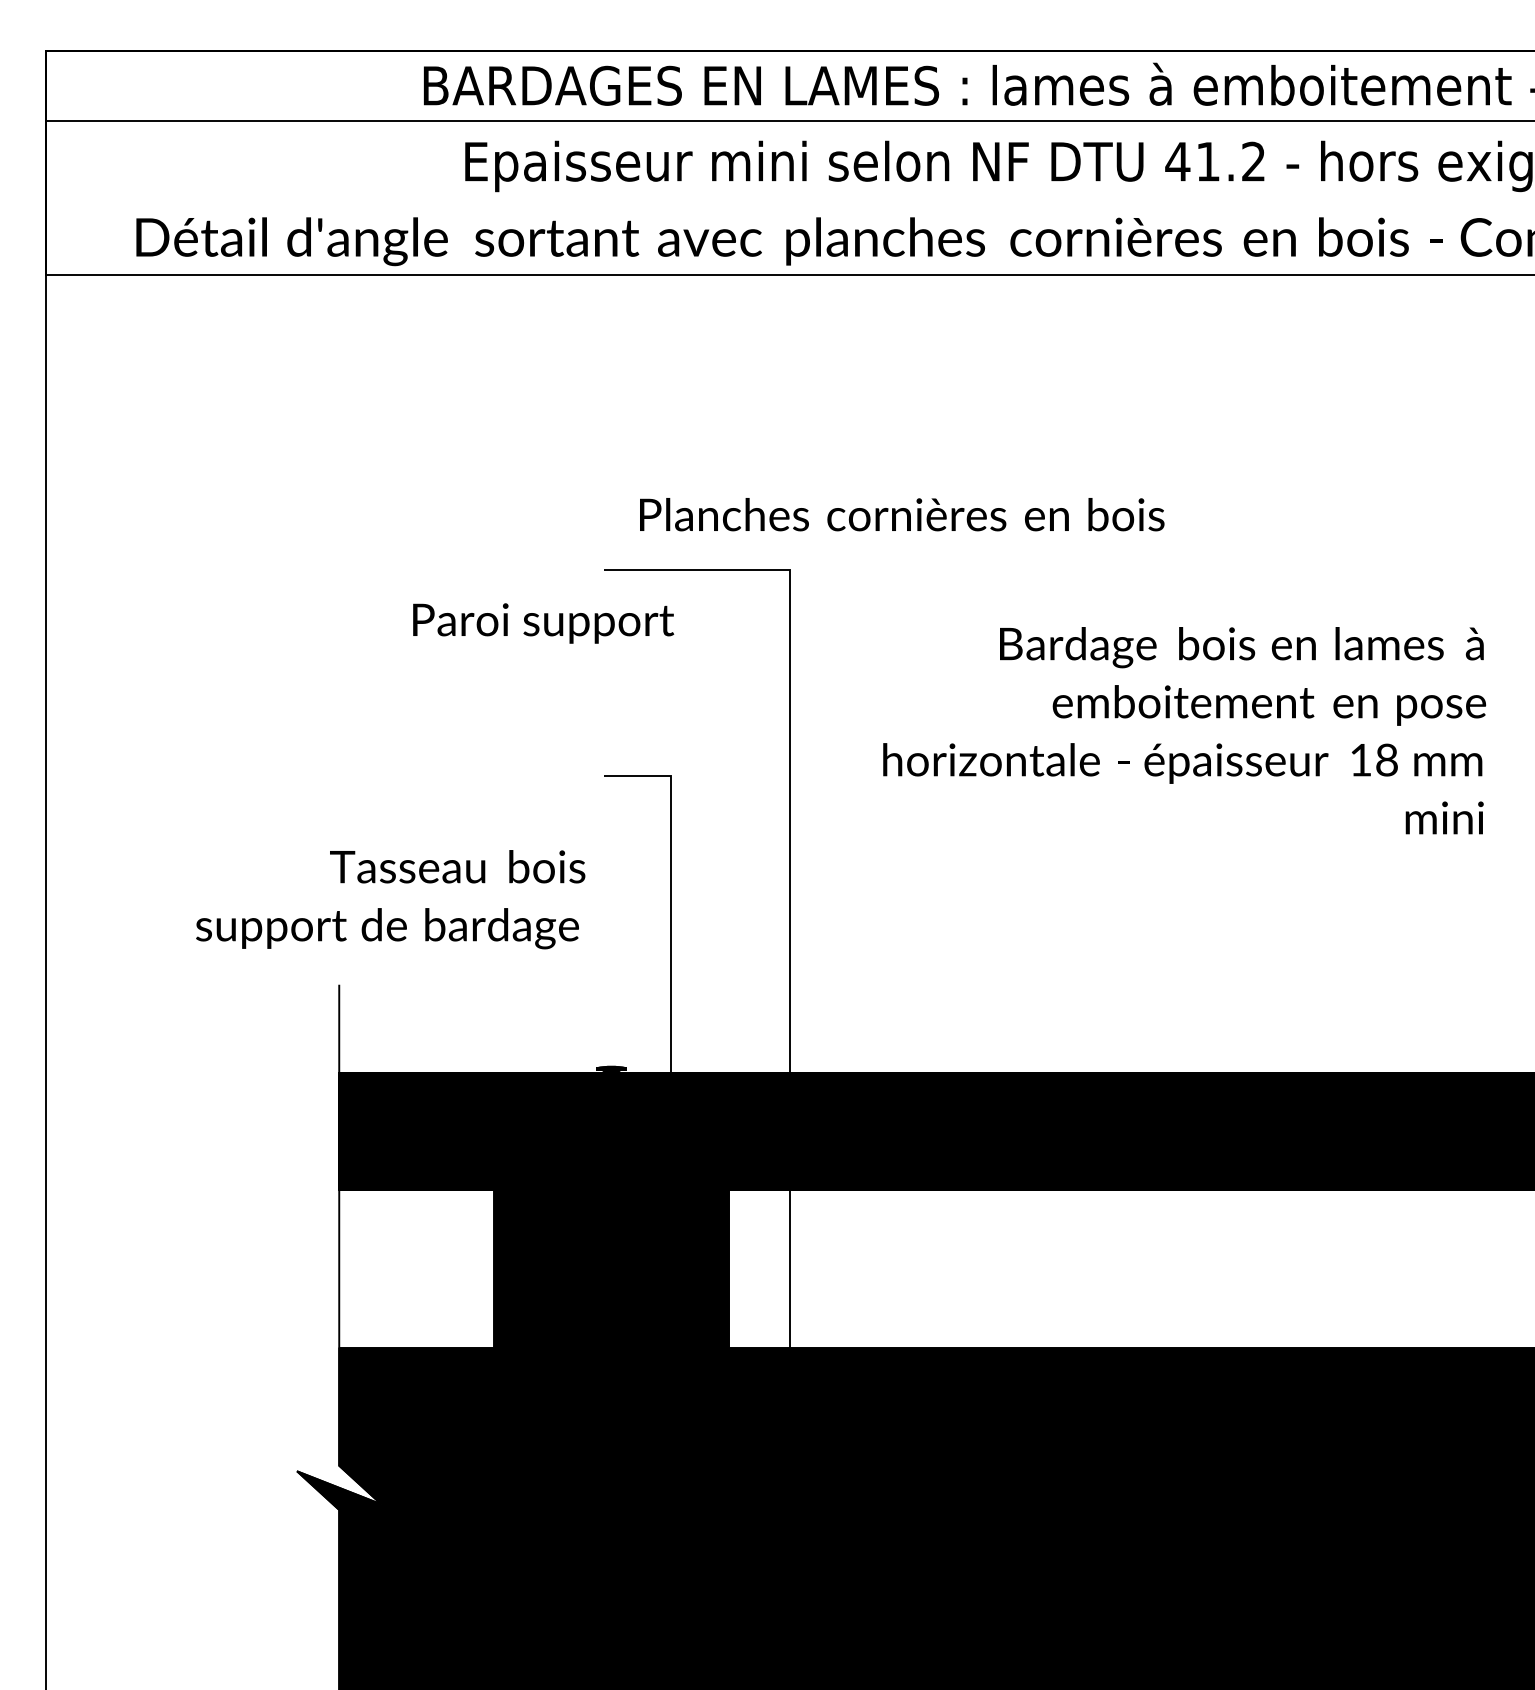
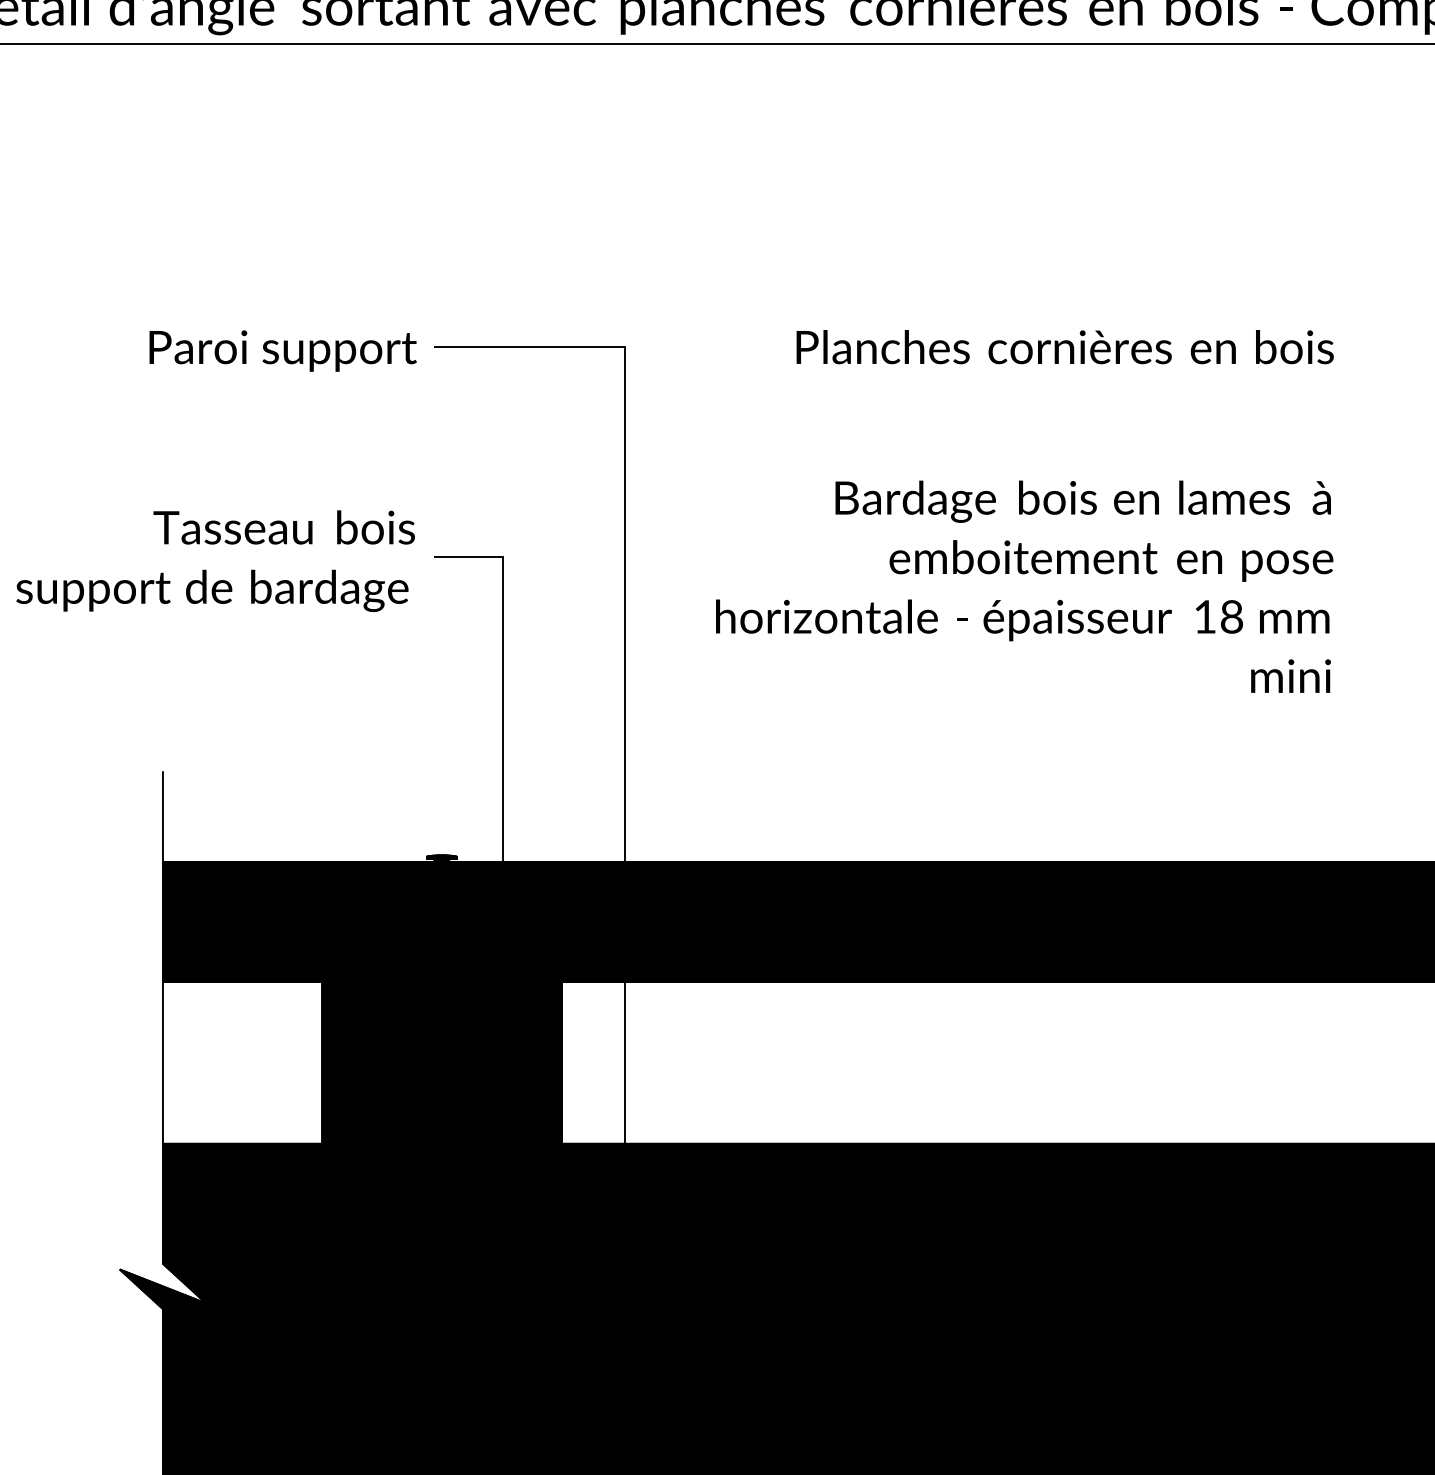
text: (902, 514) -> (1065, 346), moved
text: (543, 623) -> (283, 351), moved
text: (1184, 730) -> (1024, 586), moved
text: (390, 899) -> (215, 561), moved

